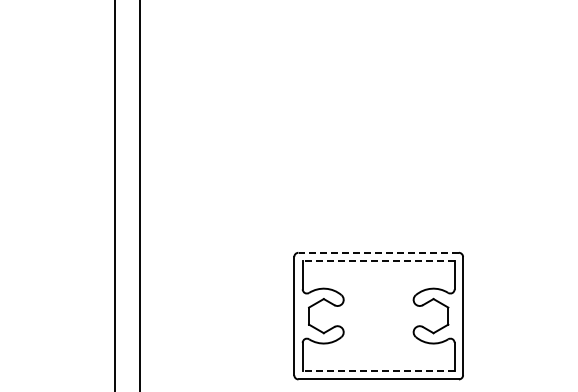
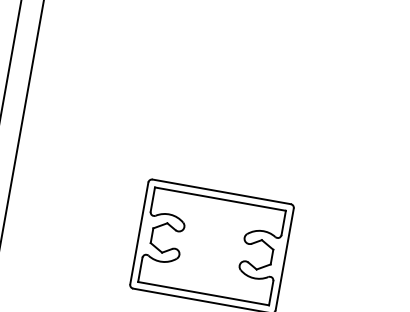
line: (378, 252) -> (221, 191), dashed -> solid
line: (378, 261) -> (220, 199), dashed -> solid
line: (378, 370) -> (203, 293), dashed -> solid

